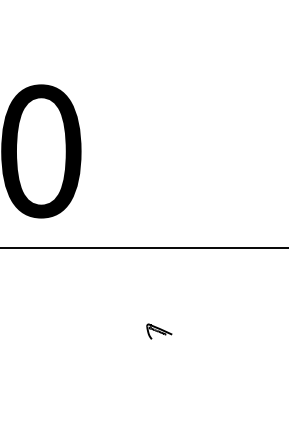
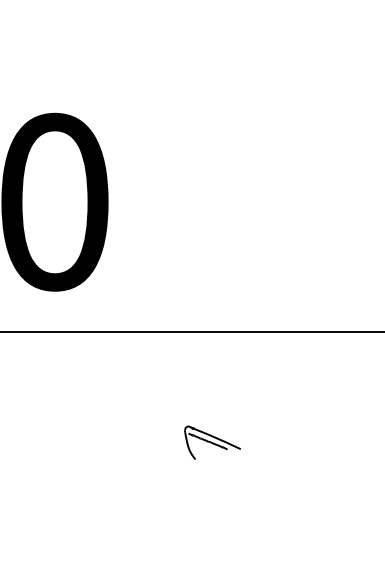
part: (159, 331) -> (212, 442), size x1.67

